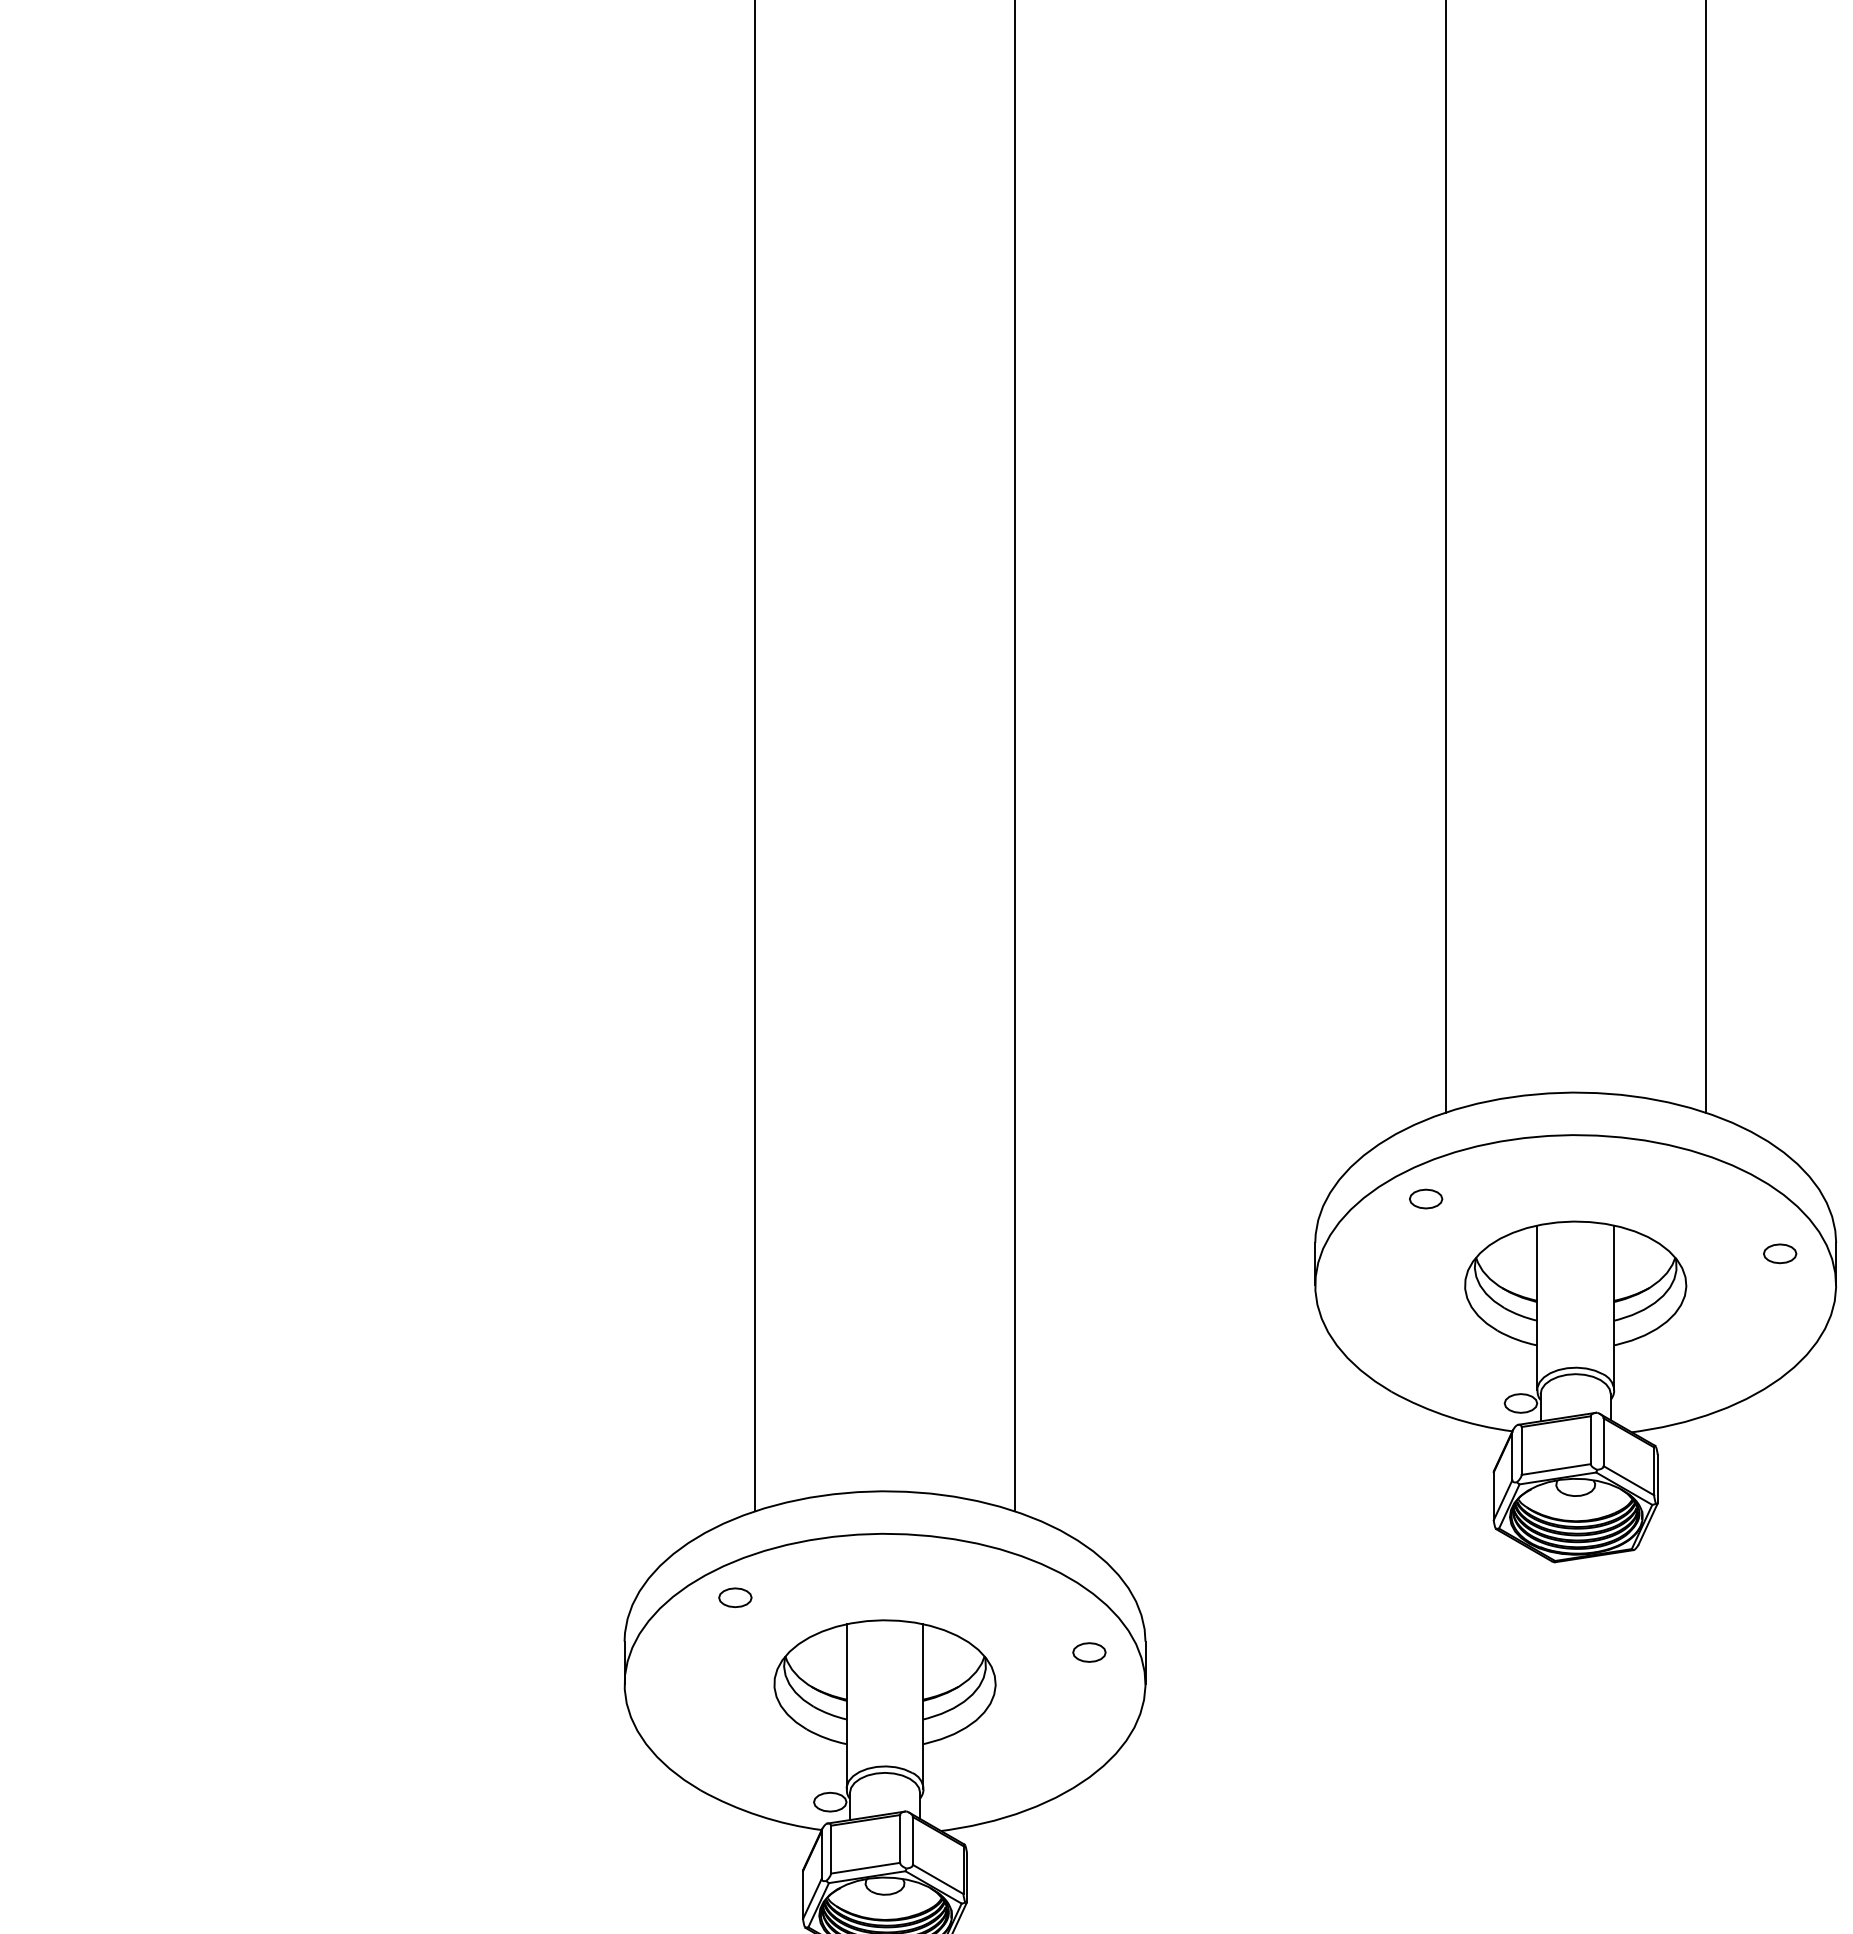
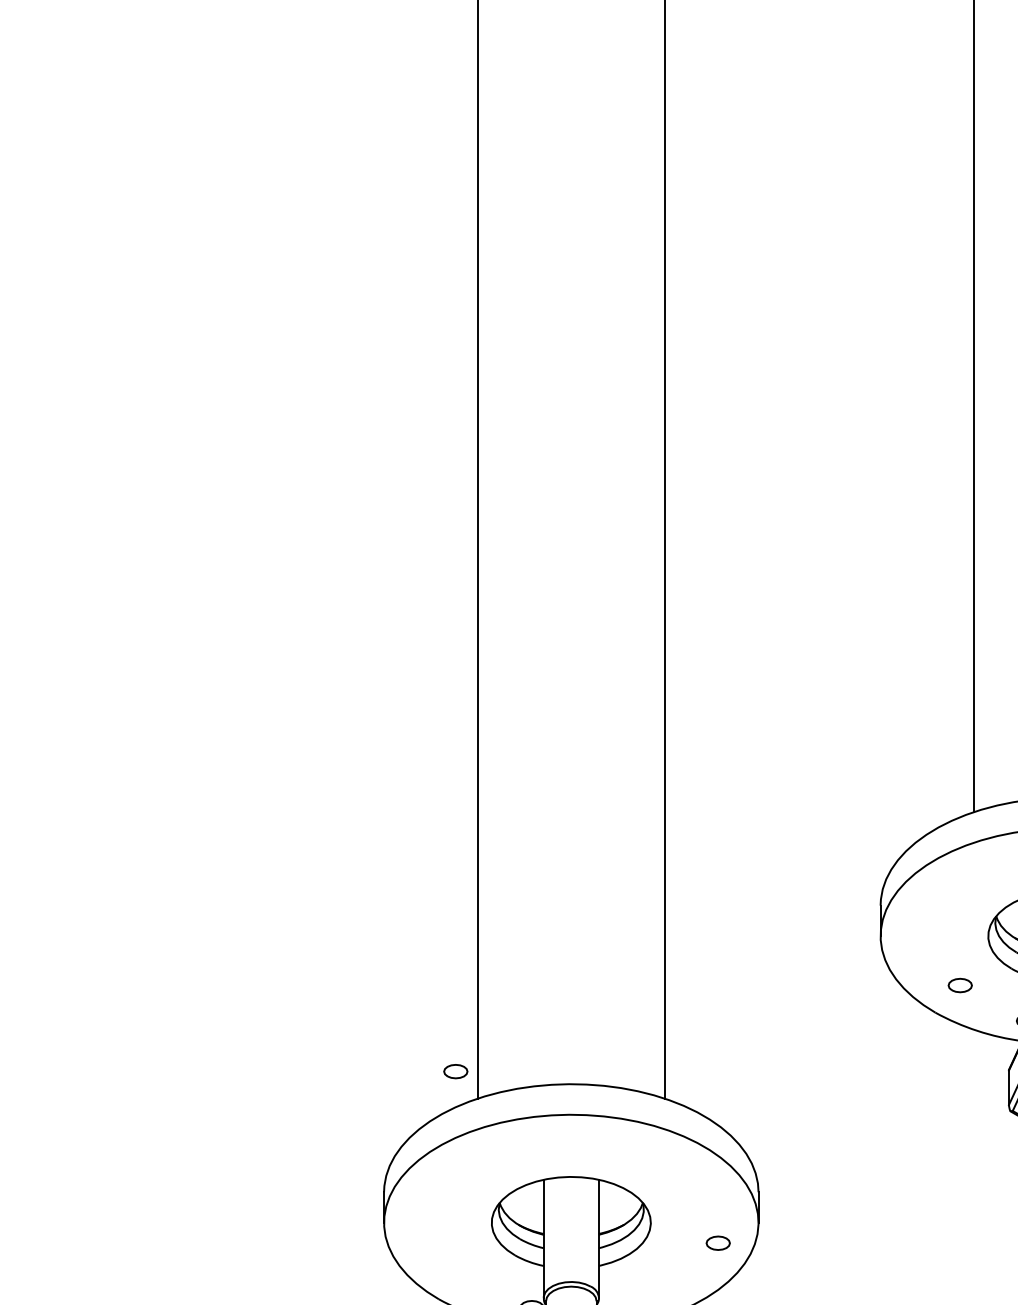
part: (1426, 1198) -> (960, 985), moved
part: (735, 1597) -> (455, 1071), moved
part: (1089, 1652) -> (718, 1243), moved

